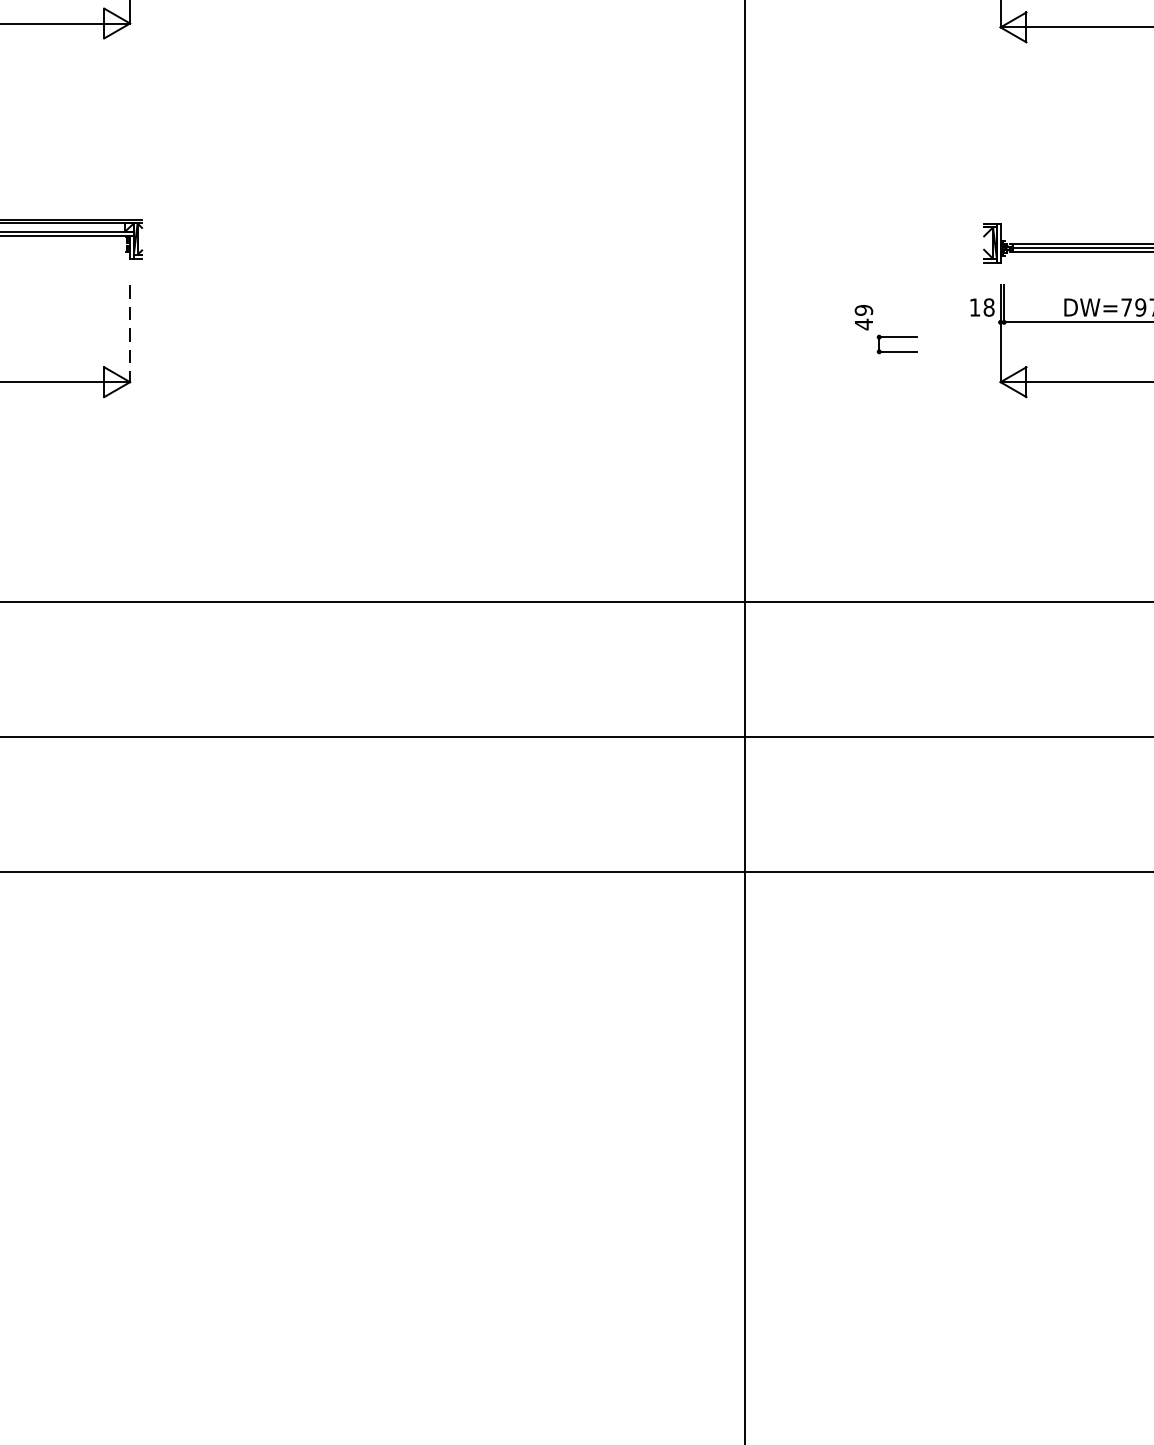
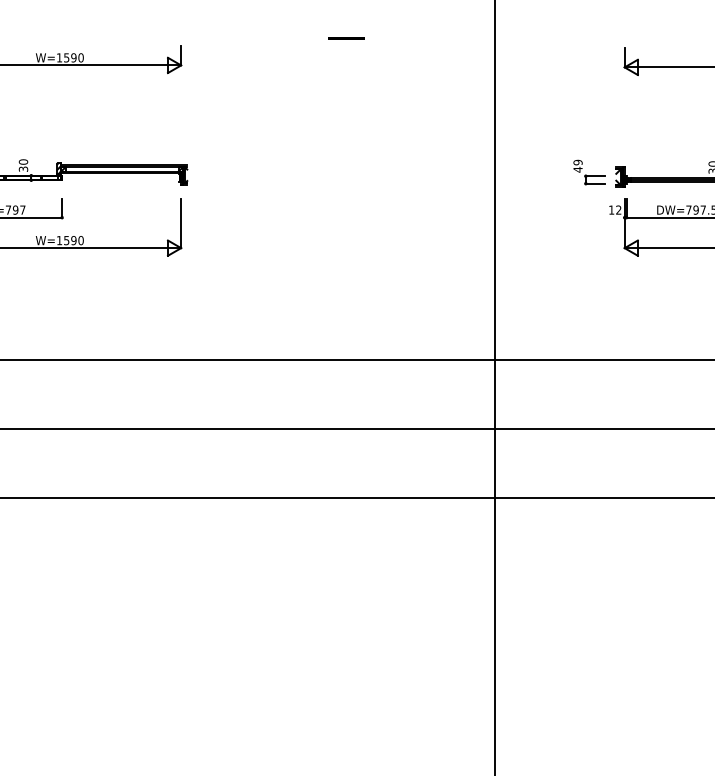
text: (988, 306) -> (618, 209), 18 -> 12
part: (886, 329) -> (589, 172), moved
line: (130, 333) -> (181, 223), dashed -> solid

